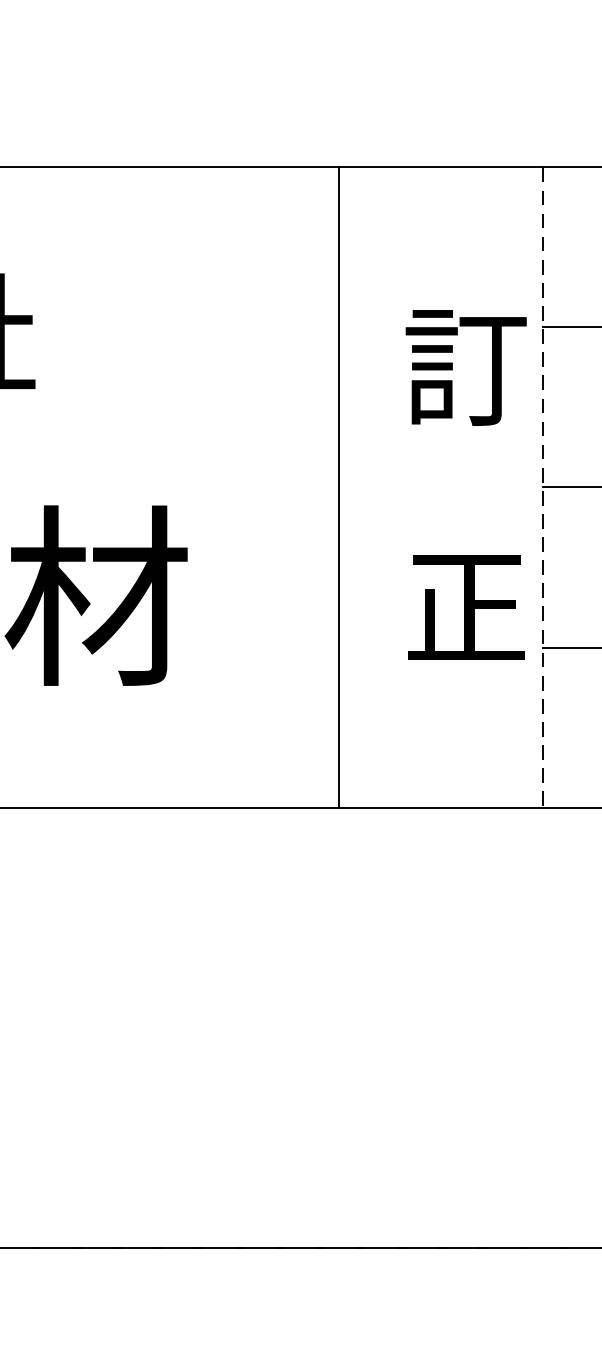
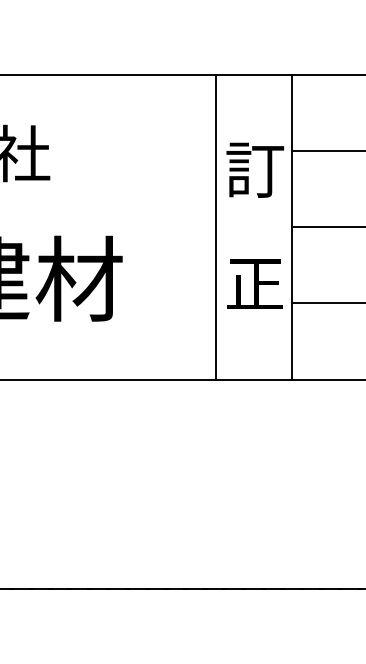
line: (338, 485) -> (215, 226), moved
line: (542, 488) -> (291, 227), dashed -> solid

